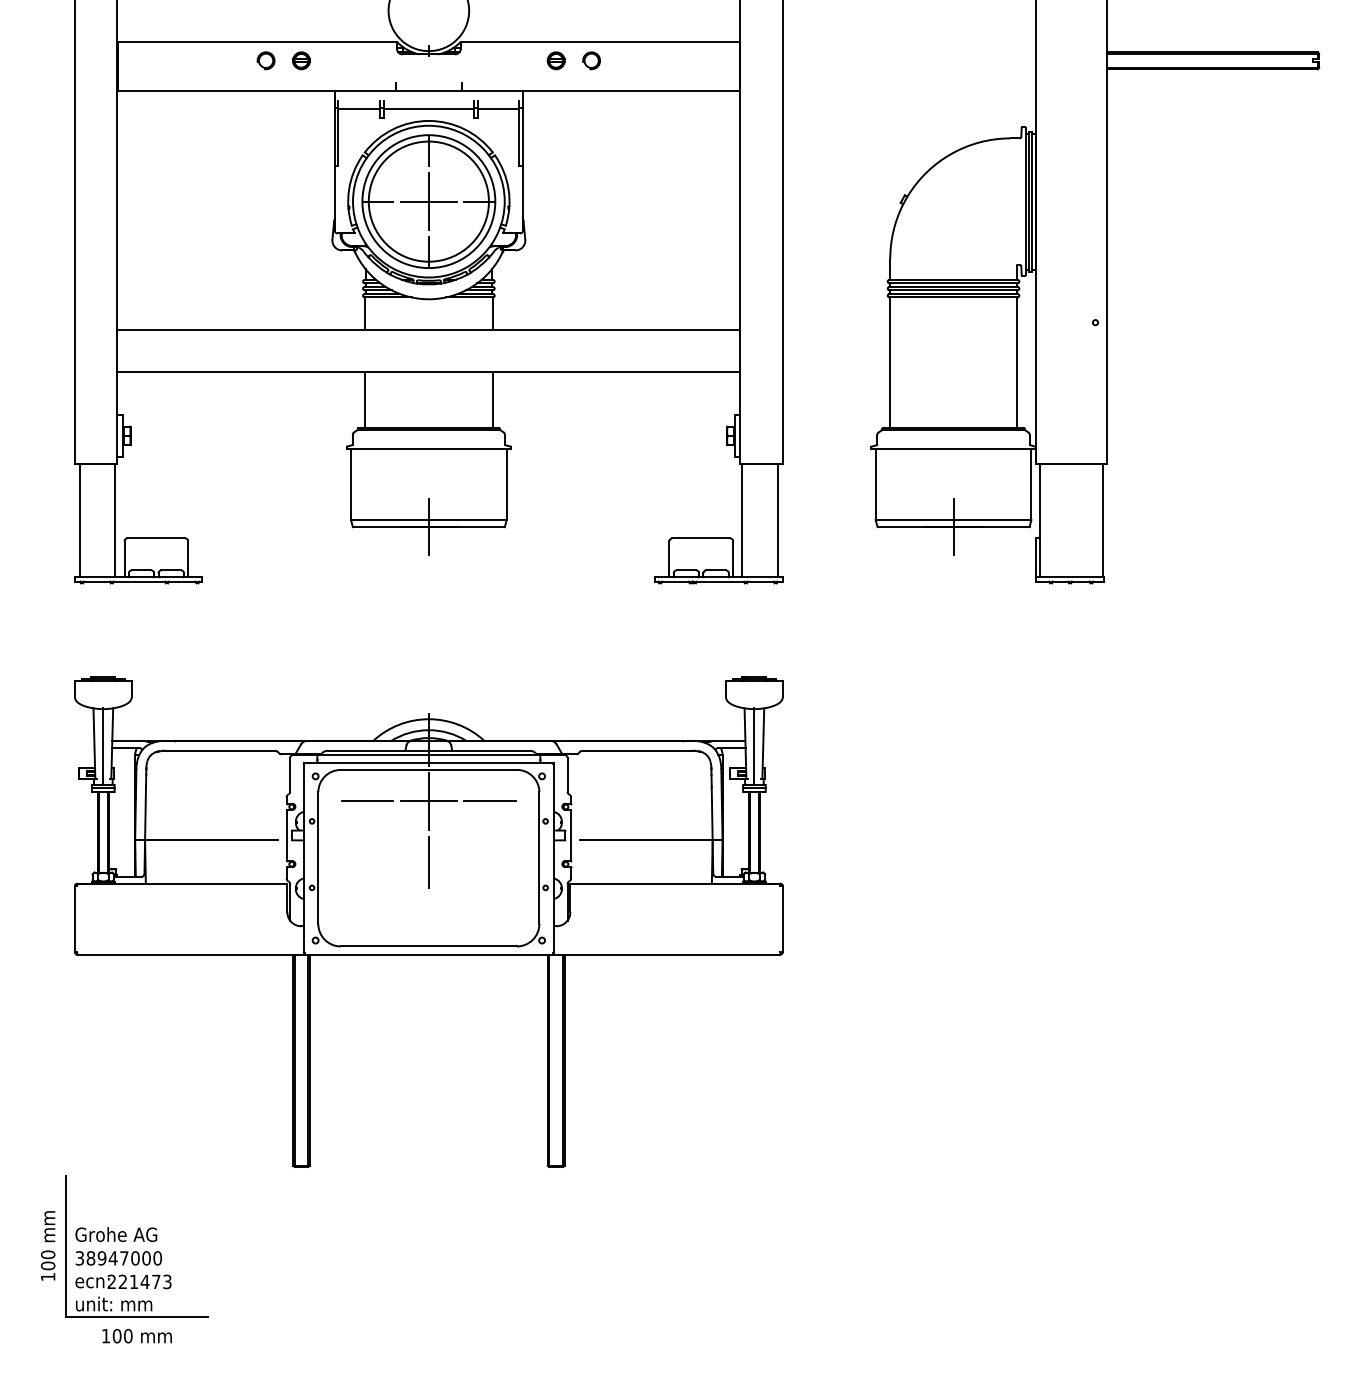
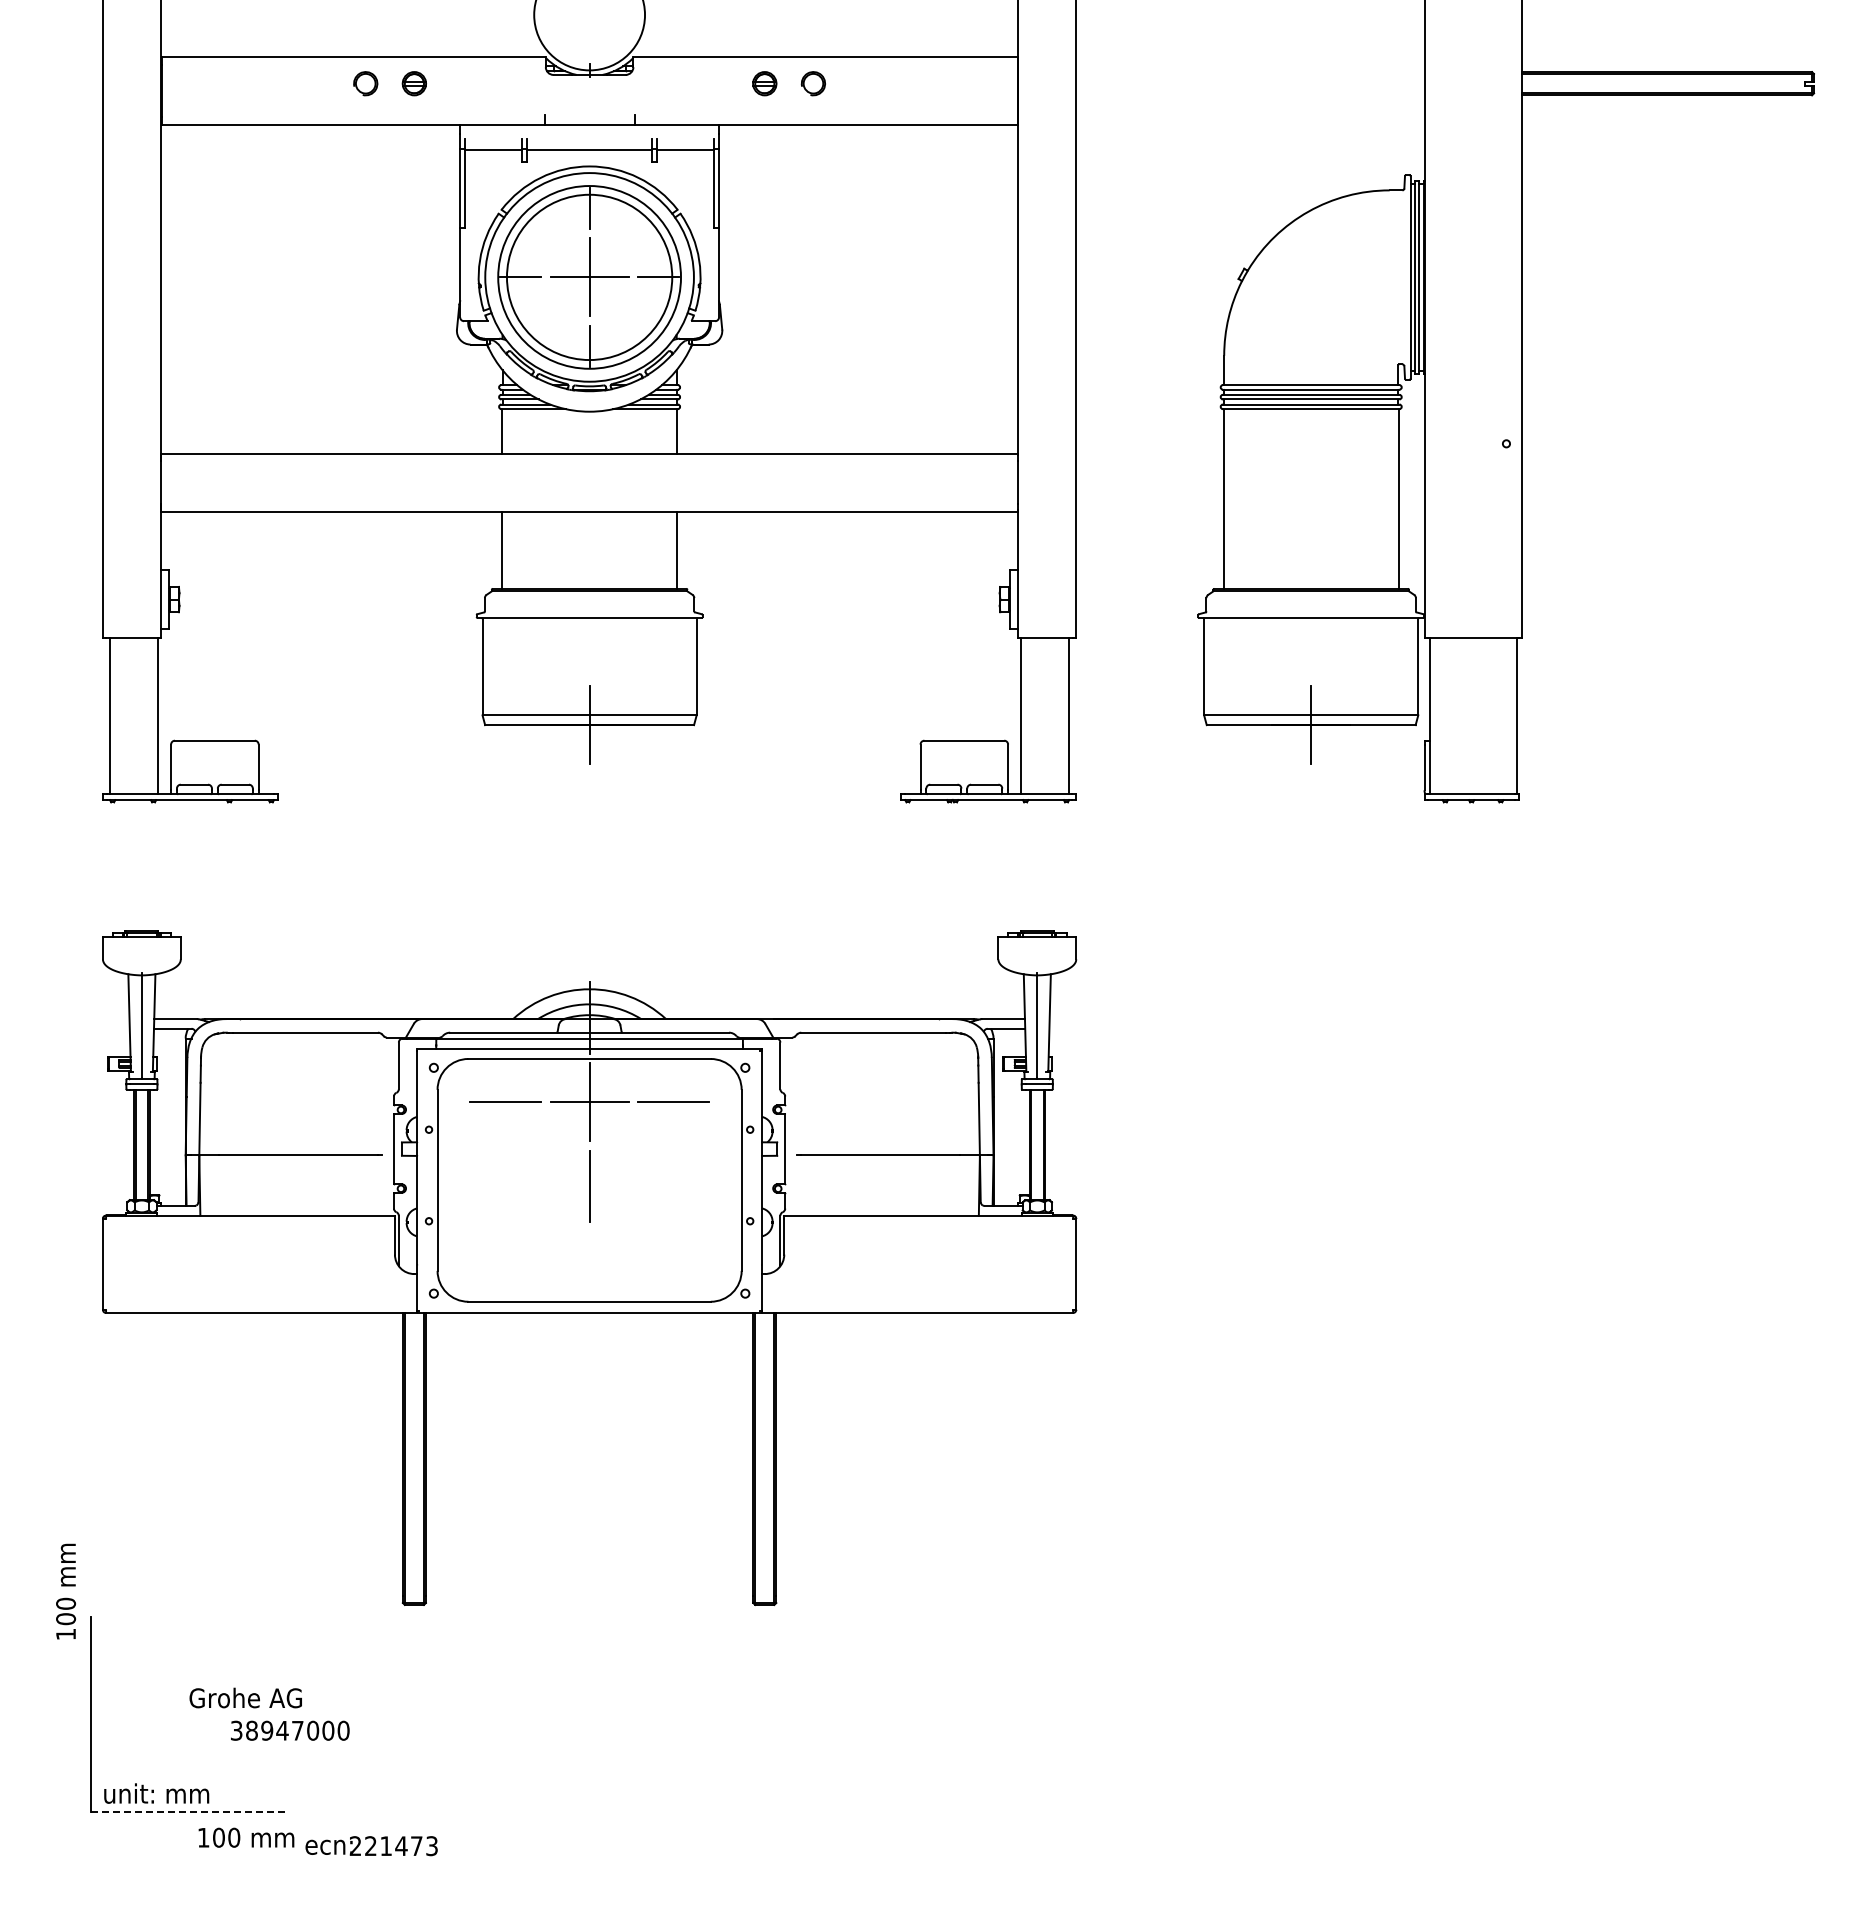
text: (116, 1234) -> (245, 1697), moved
text: (47, 1245) -> (65, 1591), moved
text: (119, 1258) -> (290, 1730), moved
text: (123, 1282) -> (371, 1846), moved
line: (137, 1317) -> (188, 1812), solid -> dashed
text: (137, 1335) -> (246, 1837), moved

